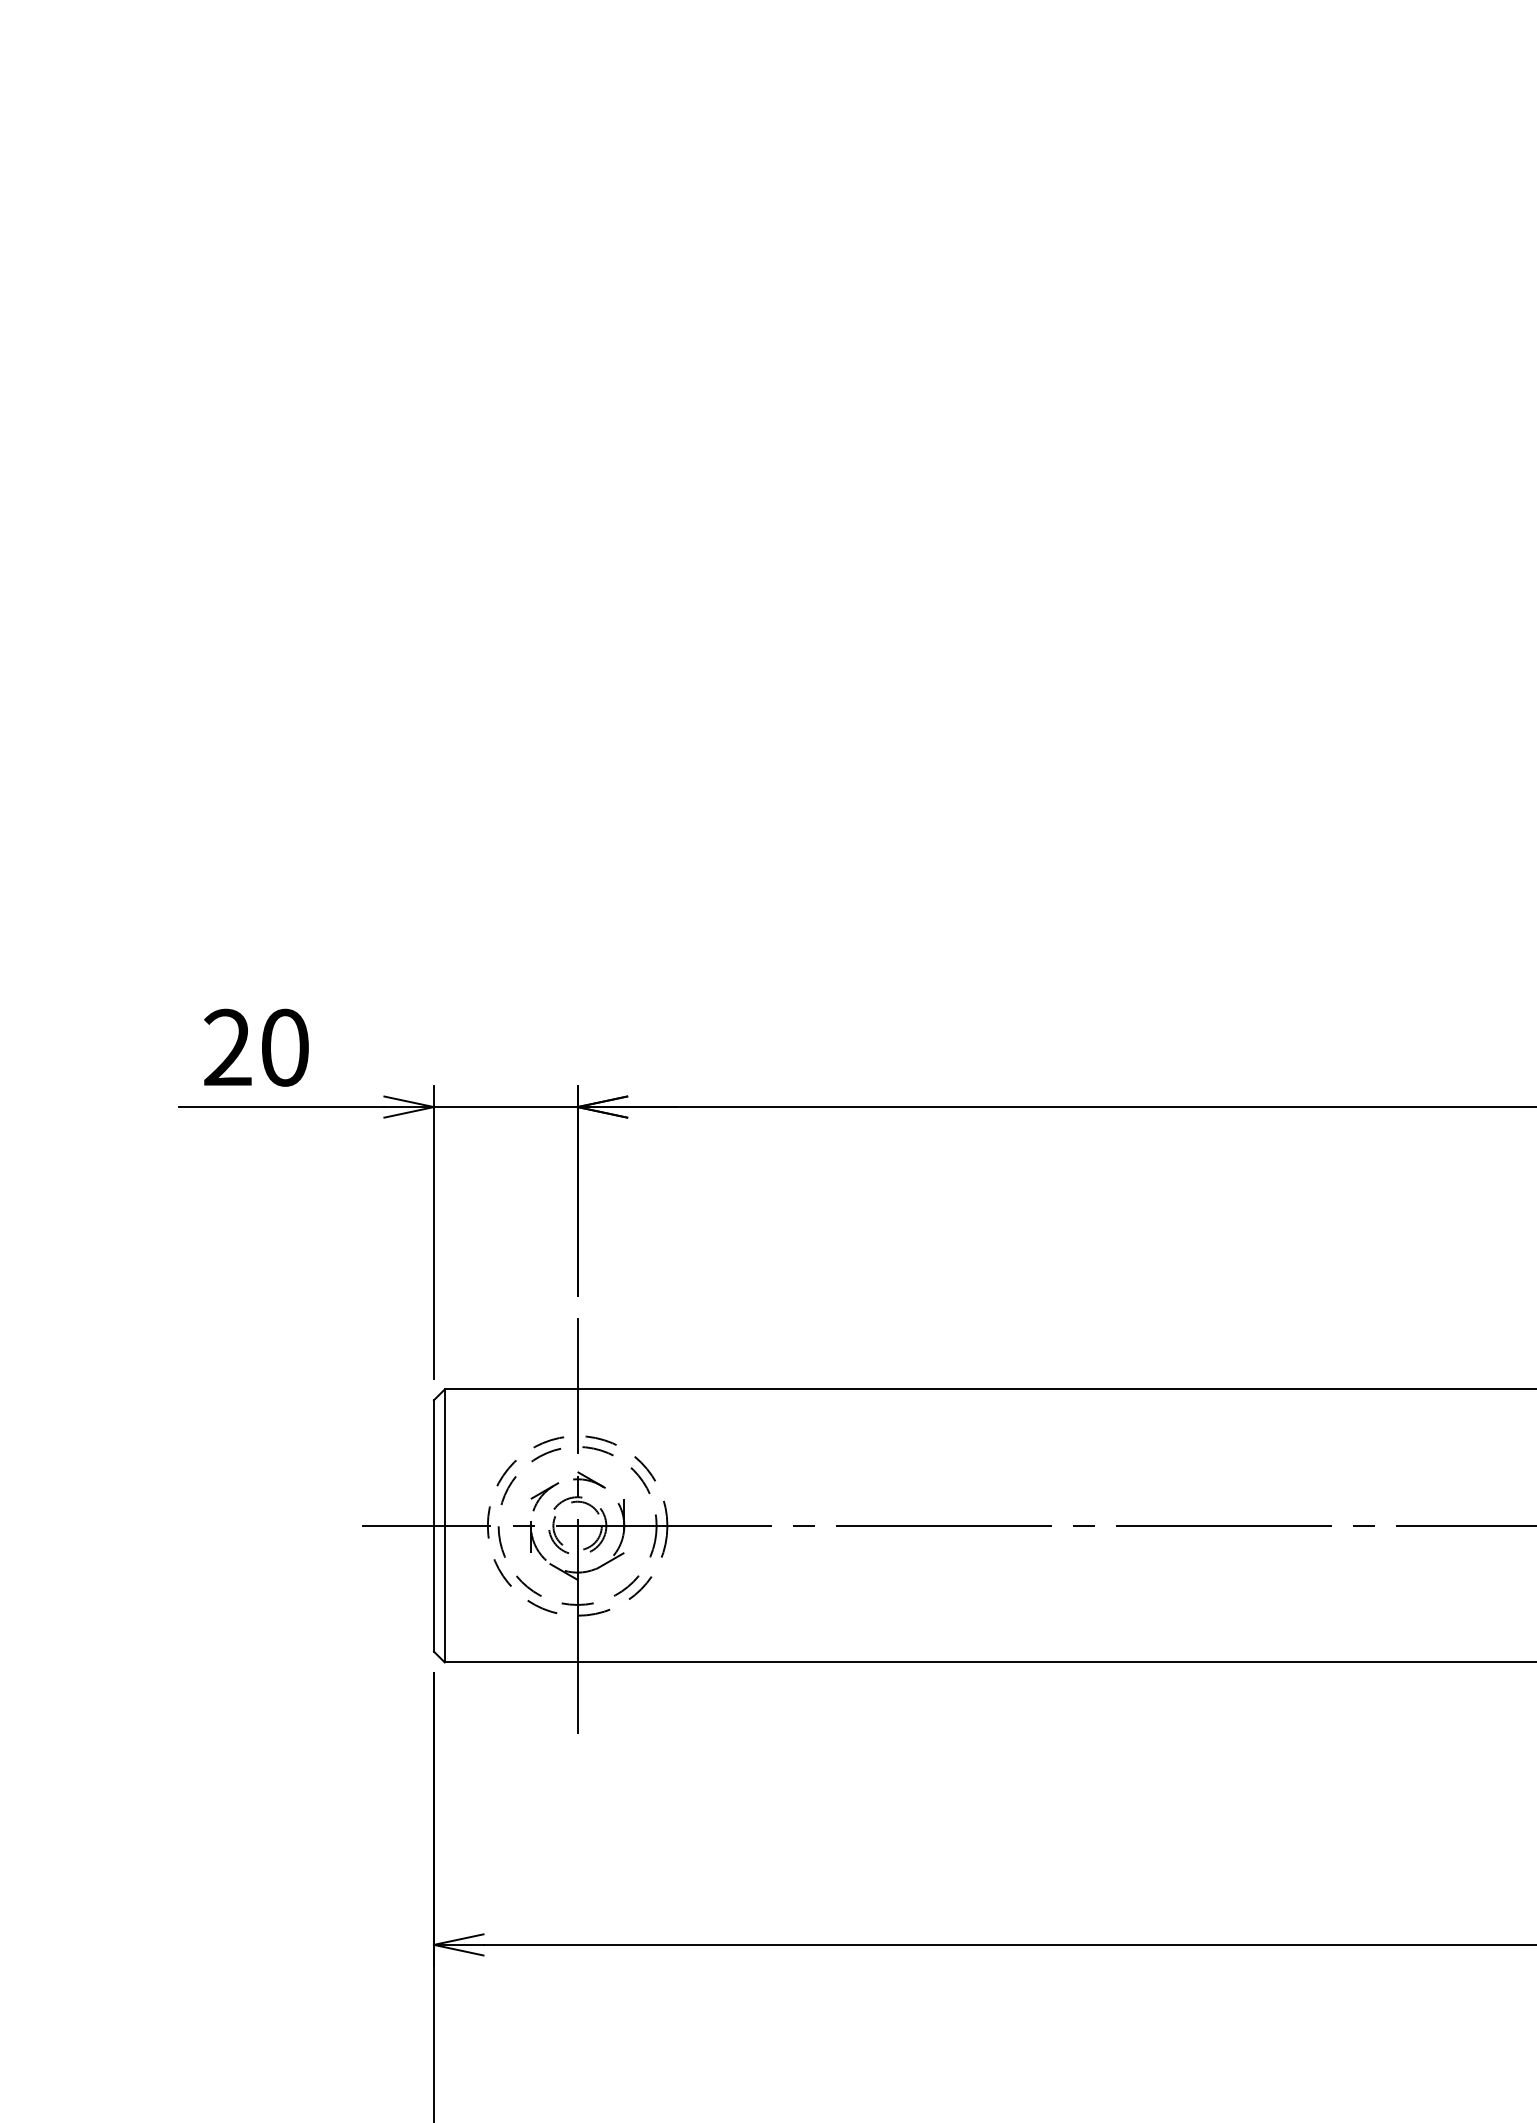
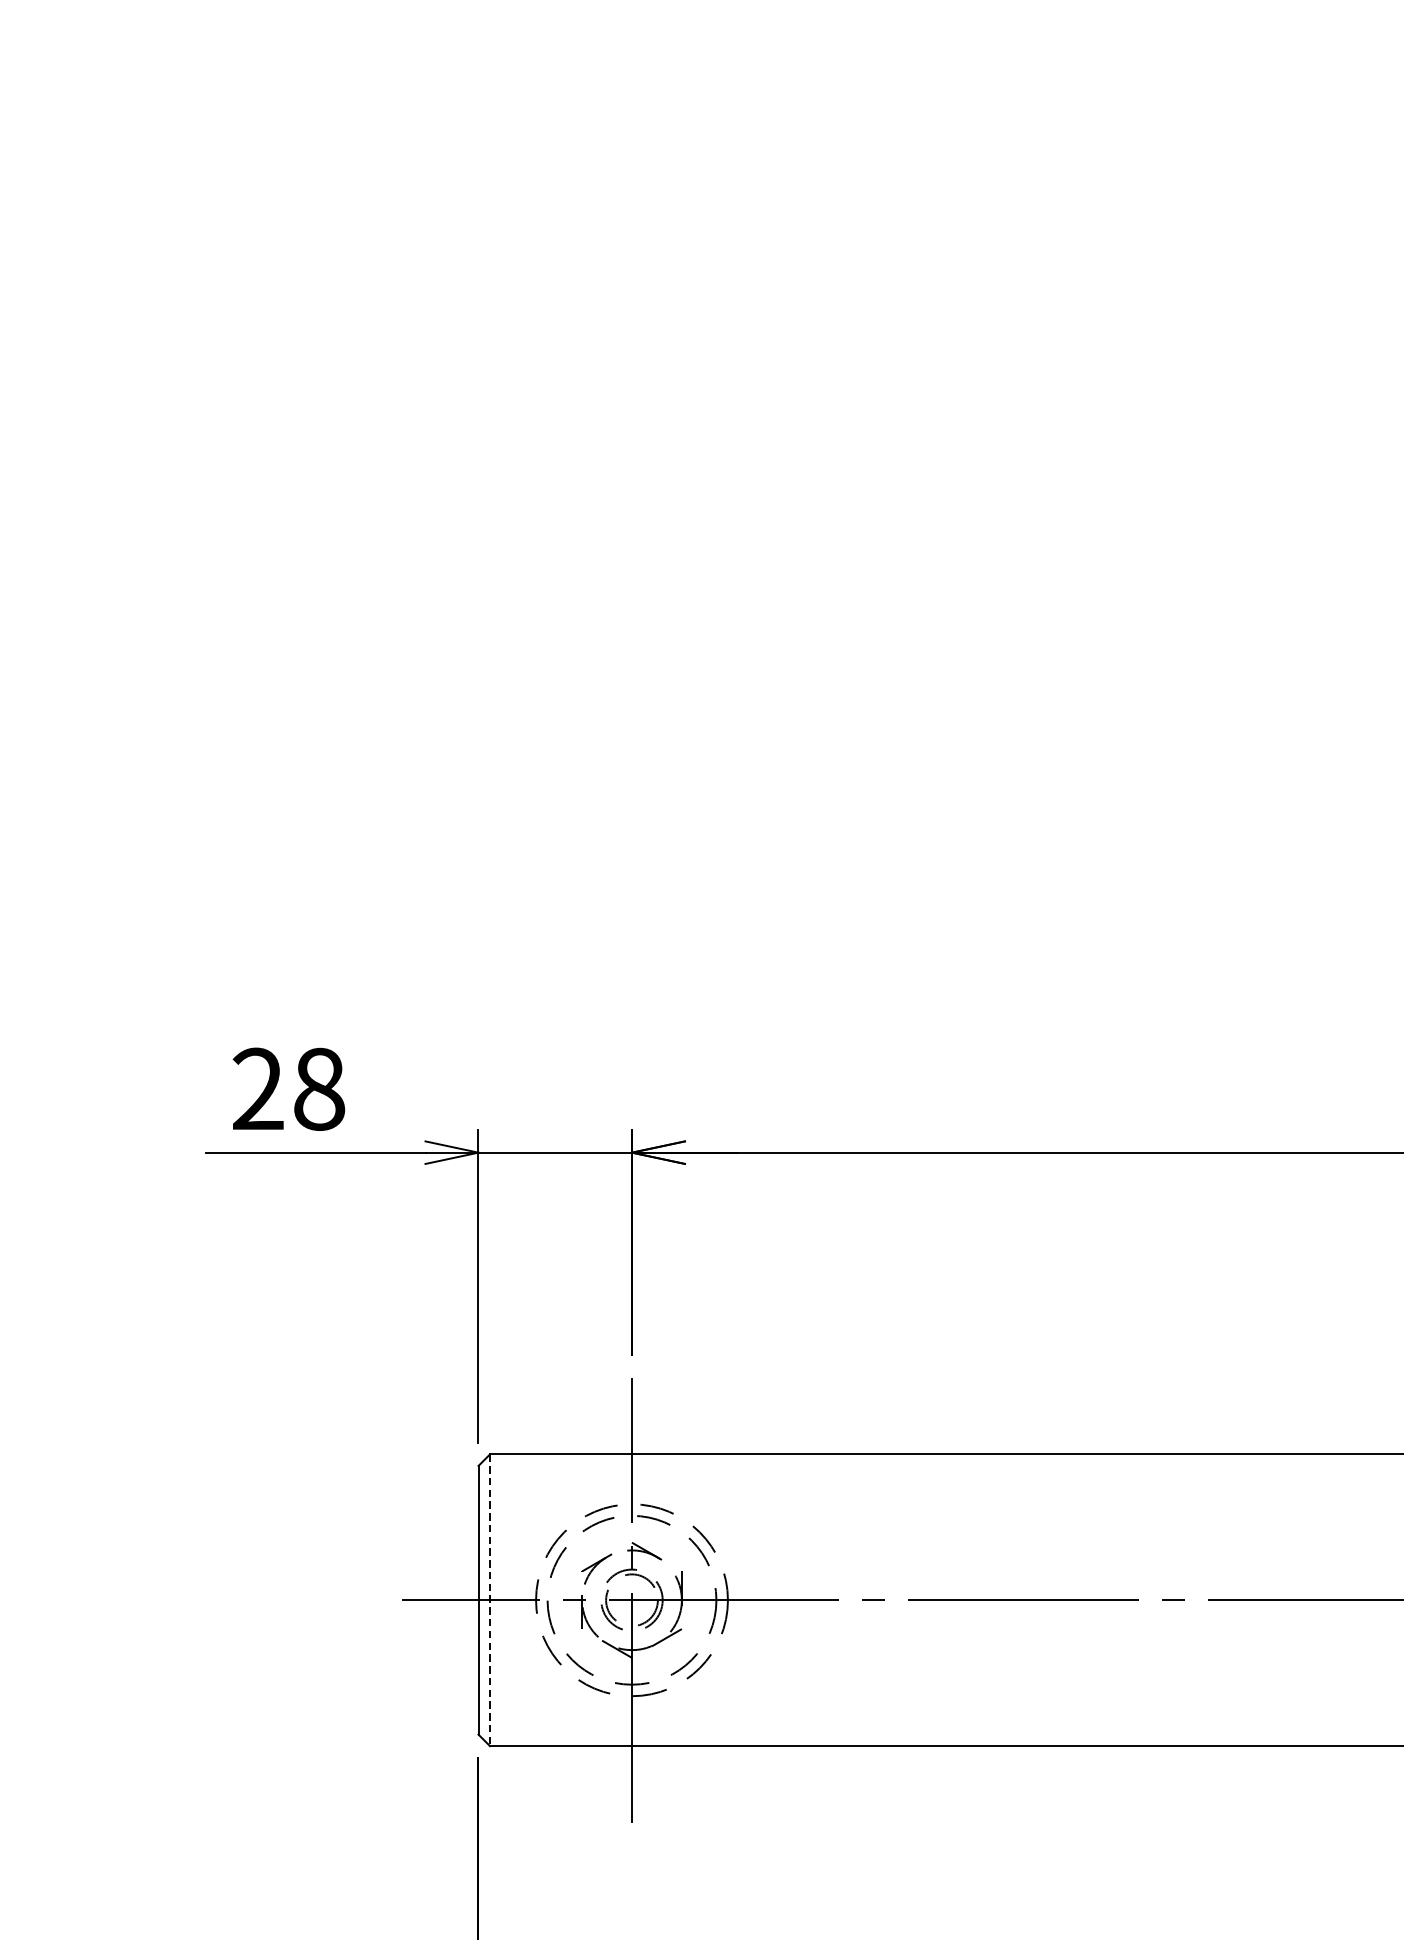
text: (285, 1047) -> (319, 1088), 20 -> 28
line: (444, 1526) -> (489, 1600), solid -> dashed

